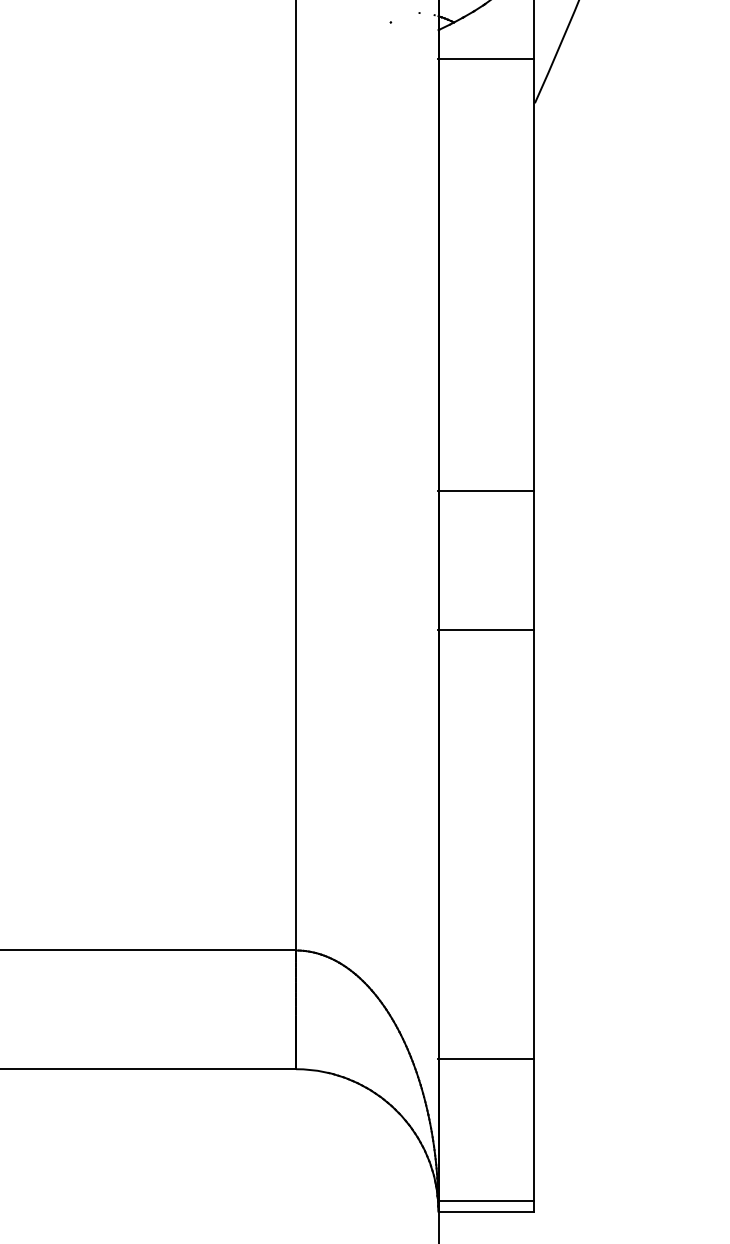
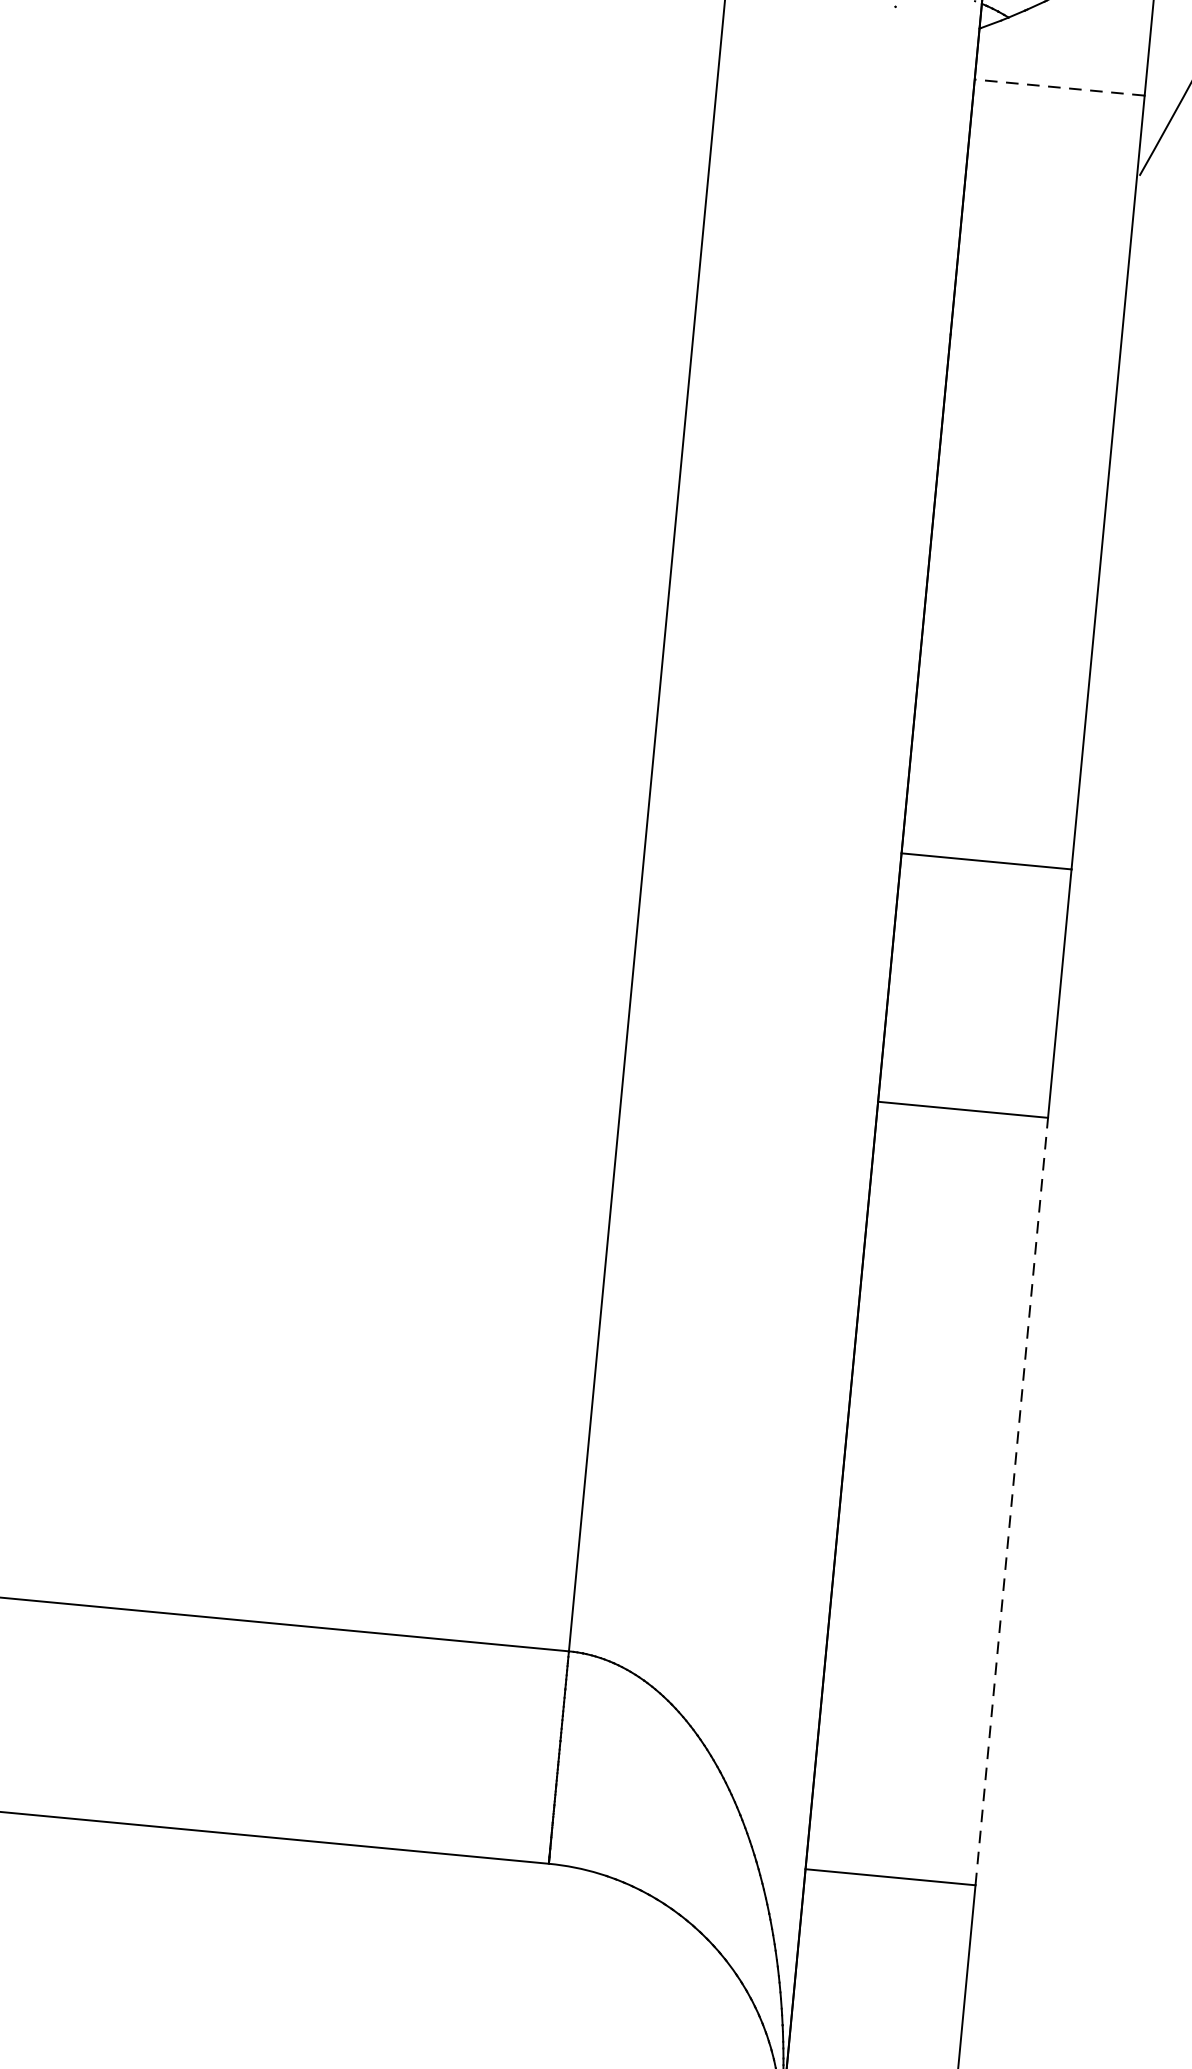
line: (486, 58) -> (1060, 87), solid -> dashed
line: (533, 843) -> (1011, 1500), solid -> dashed

